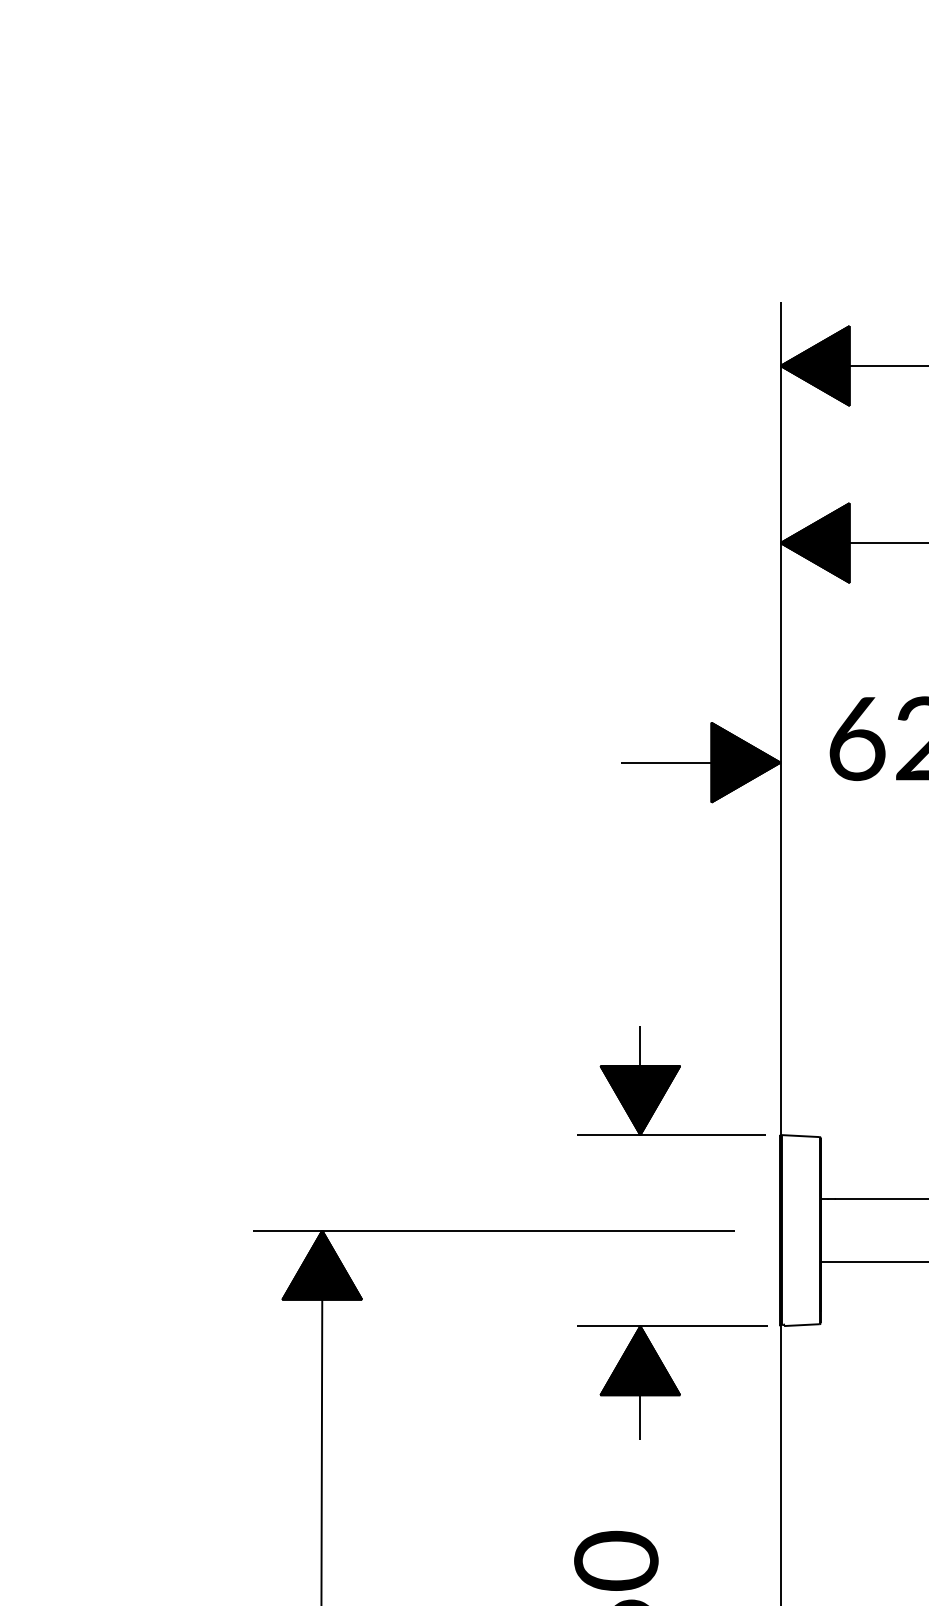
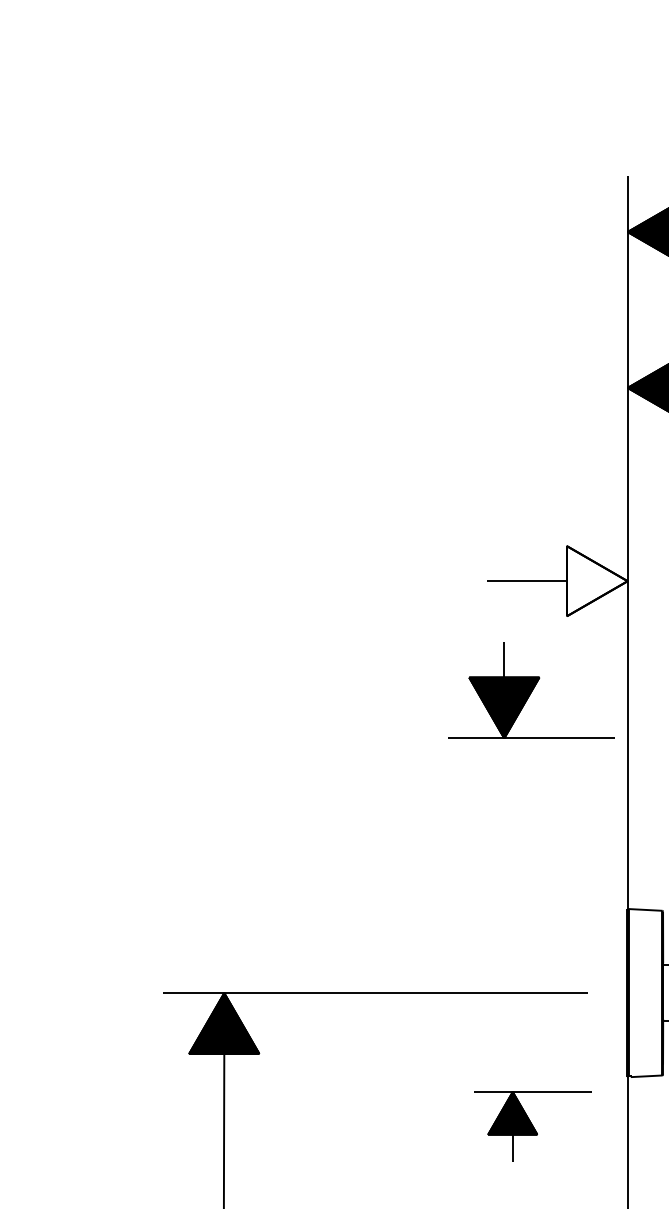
fill: (745, 762) -> (596, 581), removed
part: (671, 1080) -> (531, 690), moved
part: (672, 1382) -> (532, 1126), size x0.7

